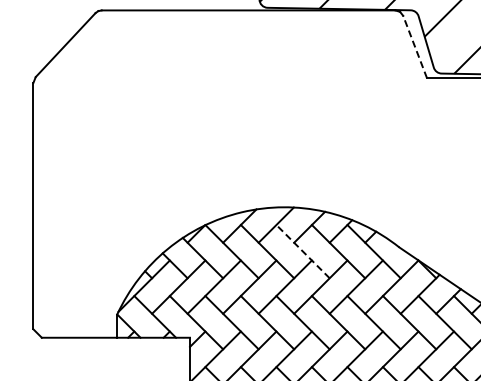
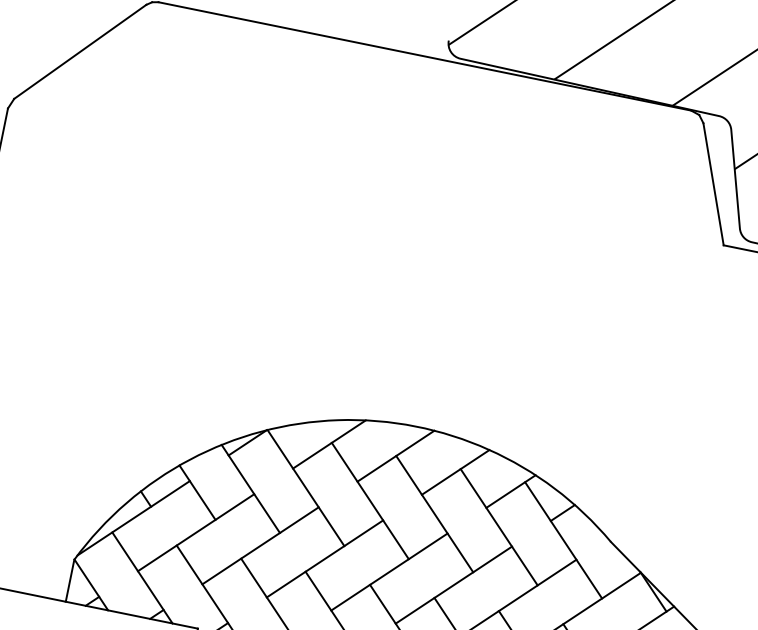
line: (414, 46) -> (712, 183), dashed -> solid
line: (303, 251) -> (435, 514), dashed -> solid

